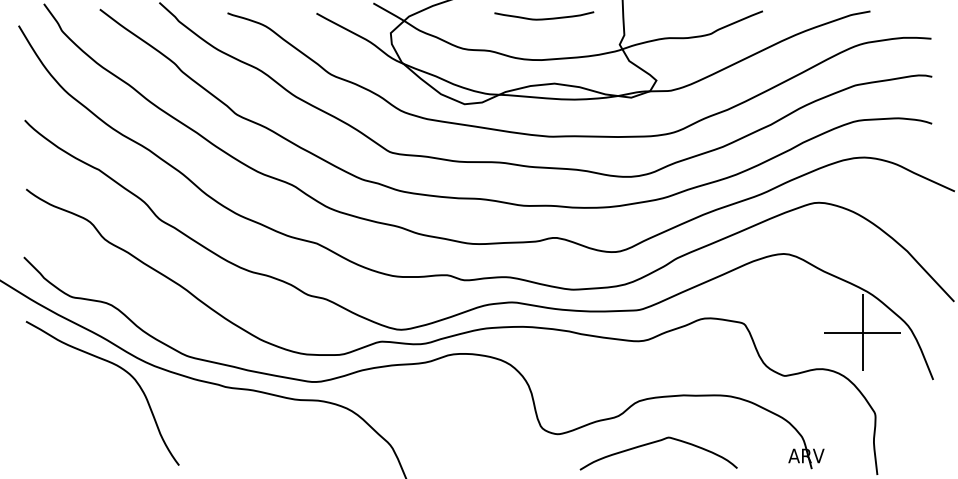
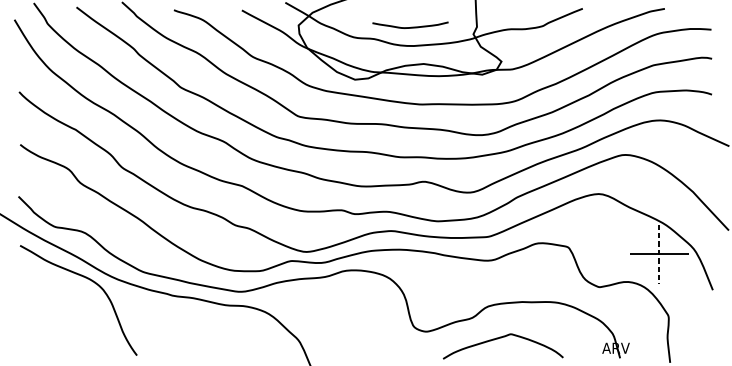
curve: (544, 18) -> (410, 27), moved
line: (862, 332) -> (658, 254), solid -> dashed

